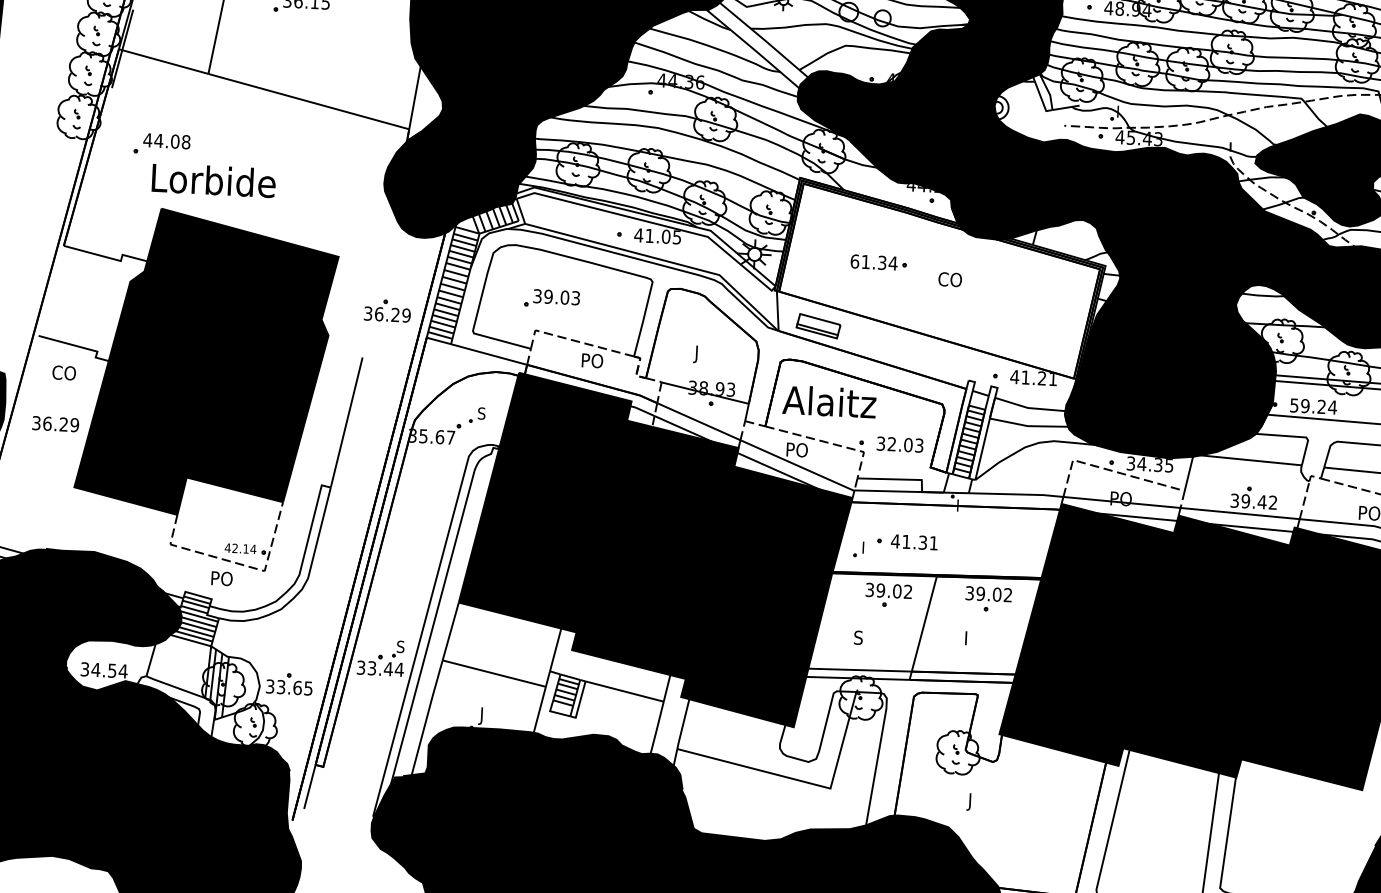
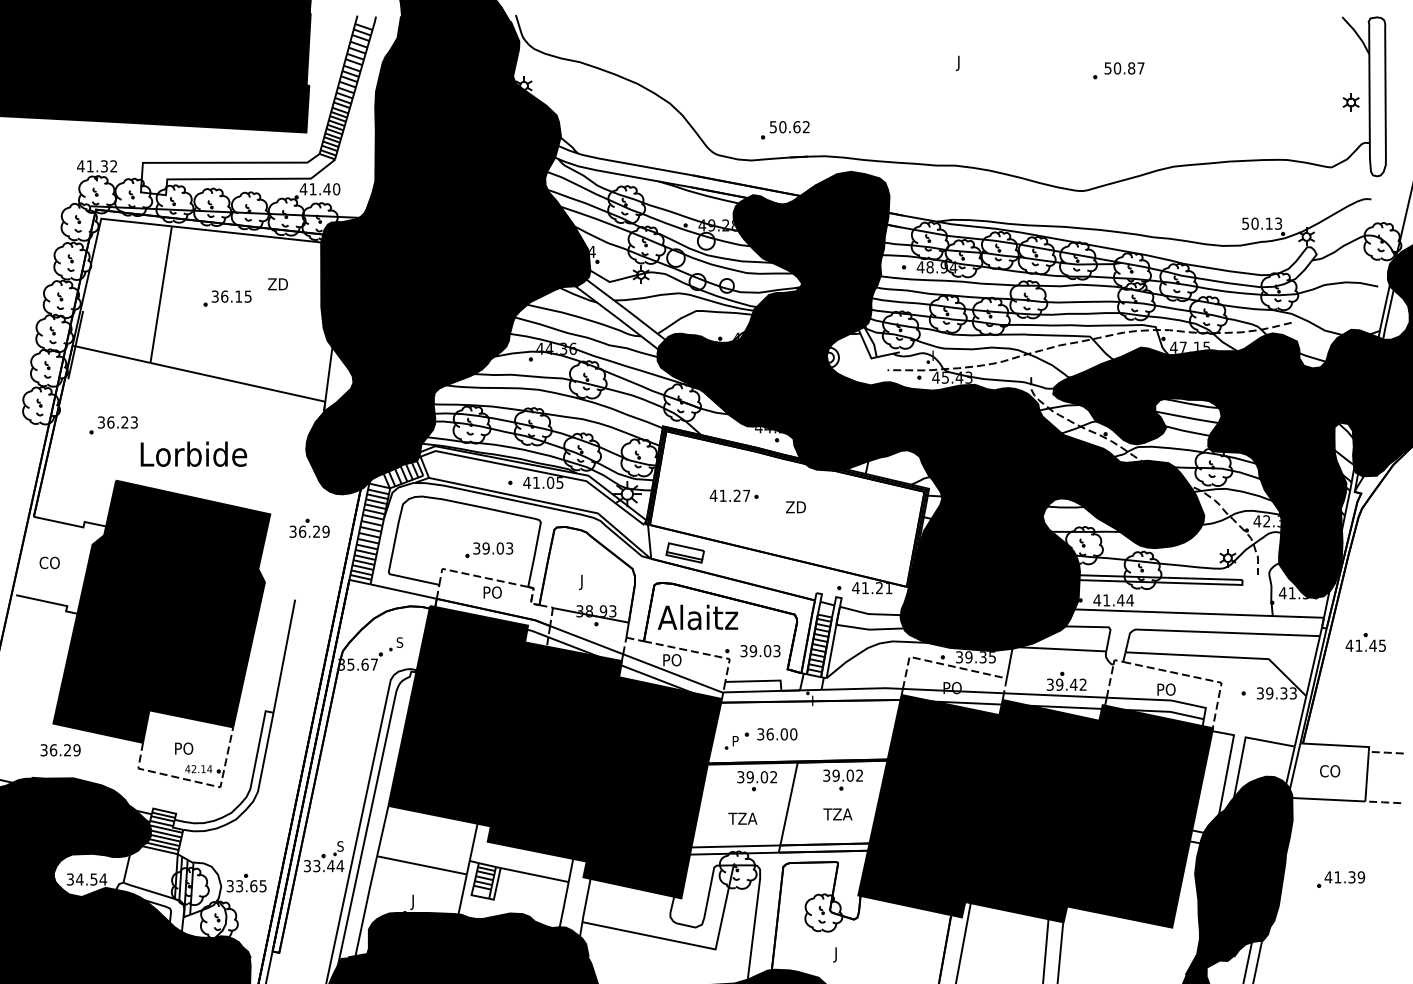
text: (166, 141) -> (117, 422), 44.08 -> 36.23
text: (213, 179) -> (193, 453), moved
text: (873, 262) -> (729, 495), 61.34 -> 41.27
text: (950, 279) -> (796, 507), CO -> ZD
part: (552, 298) -> (489, 549), moved
part: (387, 309) -> (309, 527), moved
text: (64, 372) -> (49, 562), moved
text: (1307, 406) -> (1108, 600), 59.24 -> 41.44
text: (55, 424) -> (60, 750), moved
text: (892, 444) -> (753, 651), 32.03 -> 39.03
text: (1141, 464) -> (968, 657), 34.35 -> 39.35
text: (913, 542) -> (776, 734), 41.31 -> 36.00
text: (867, 545) -> (736, 739), I -> P
text: (222, 578) -> (184, 748), moved
text: (869, 638) -> (742, 818), S -> TZA
text: (980, 639) -> (837, 814), I -> TZA

